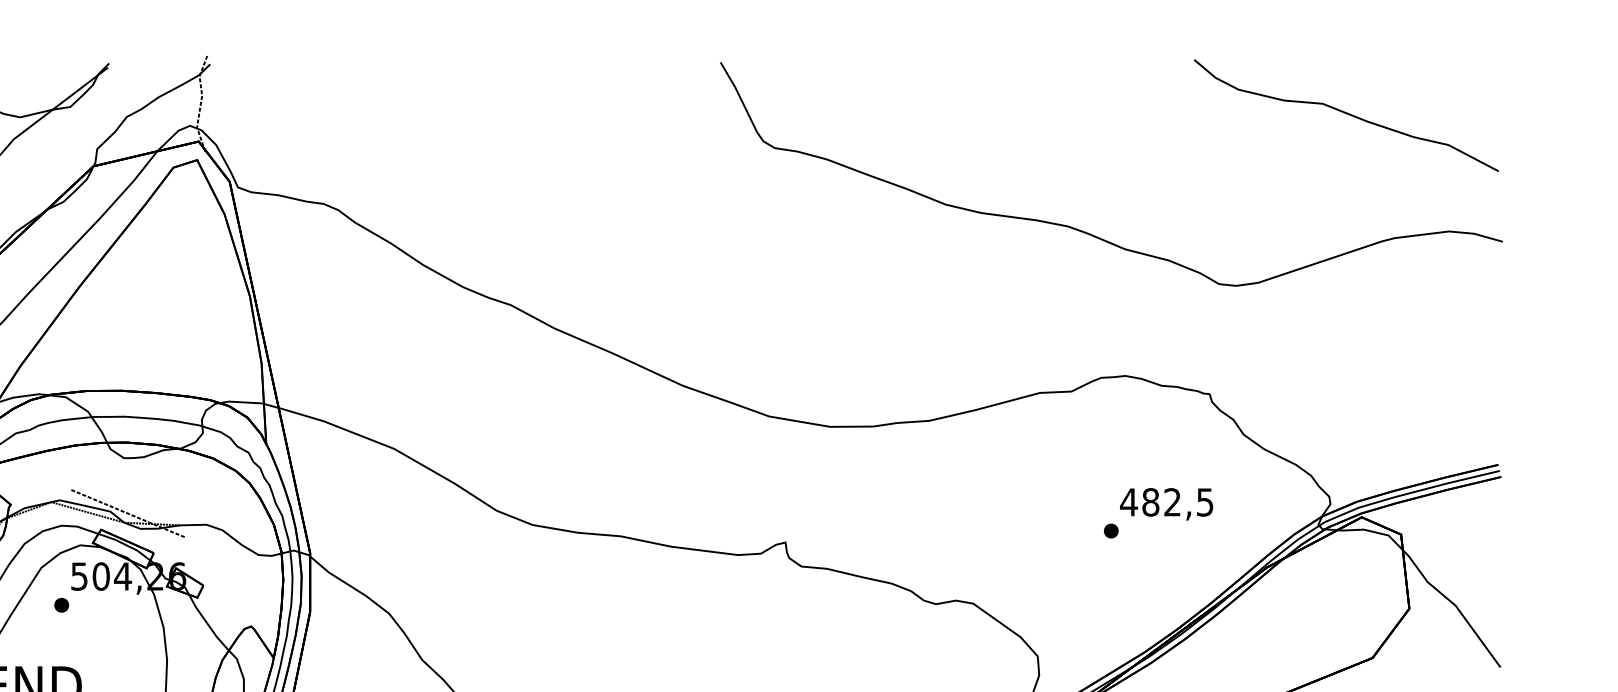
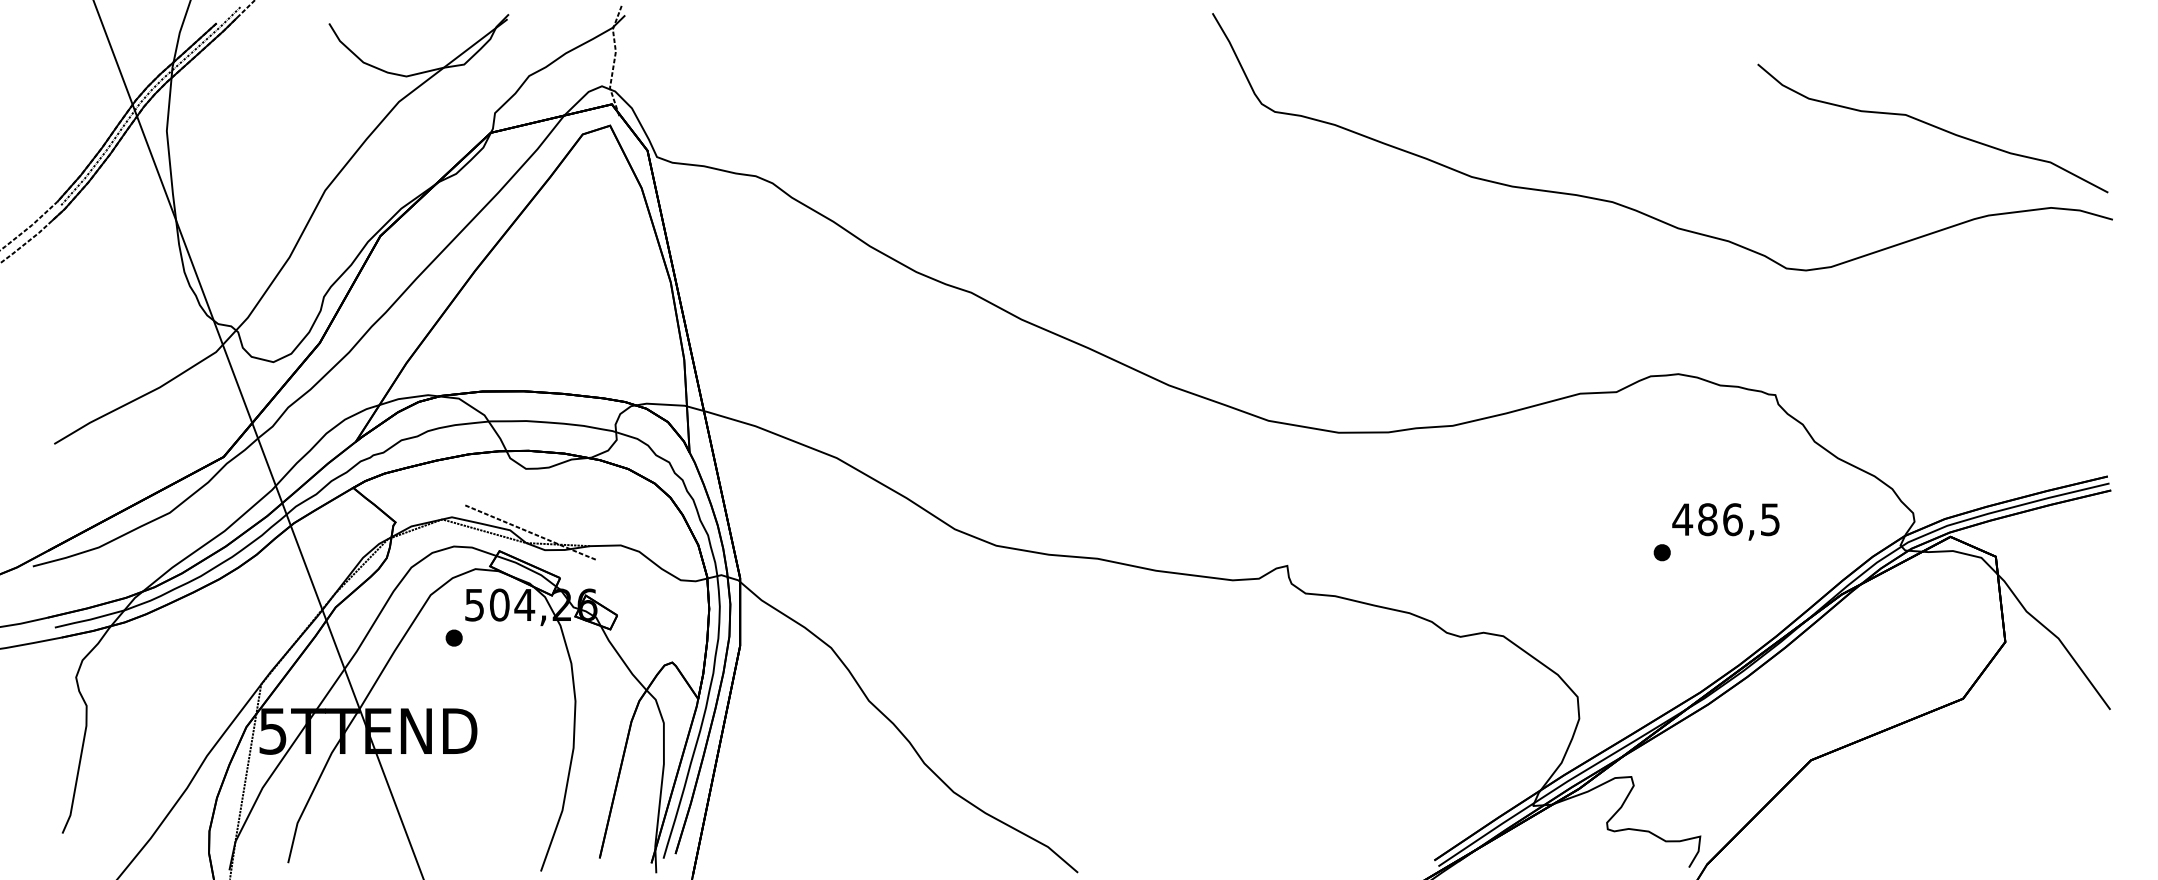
curve: (1346, 113) -> (1932, 126), moved
text: (1172, 502) -> (1732, 519), 482,5 -> 486,5

